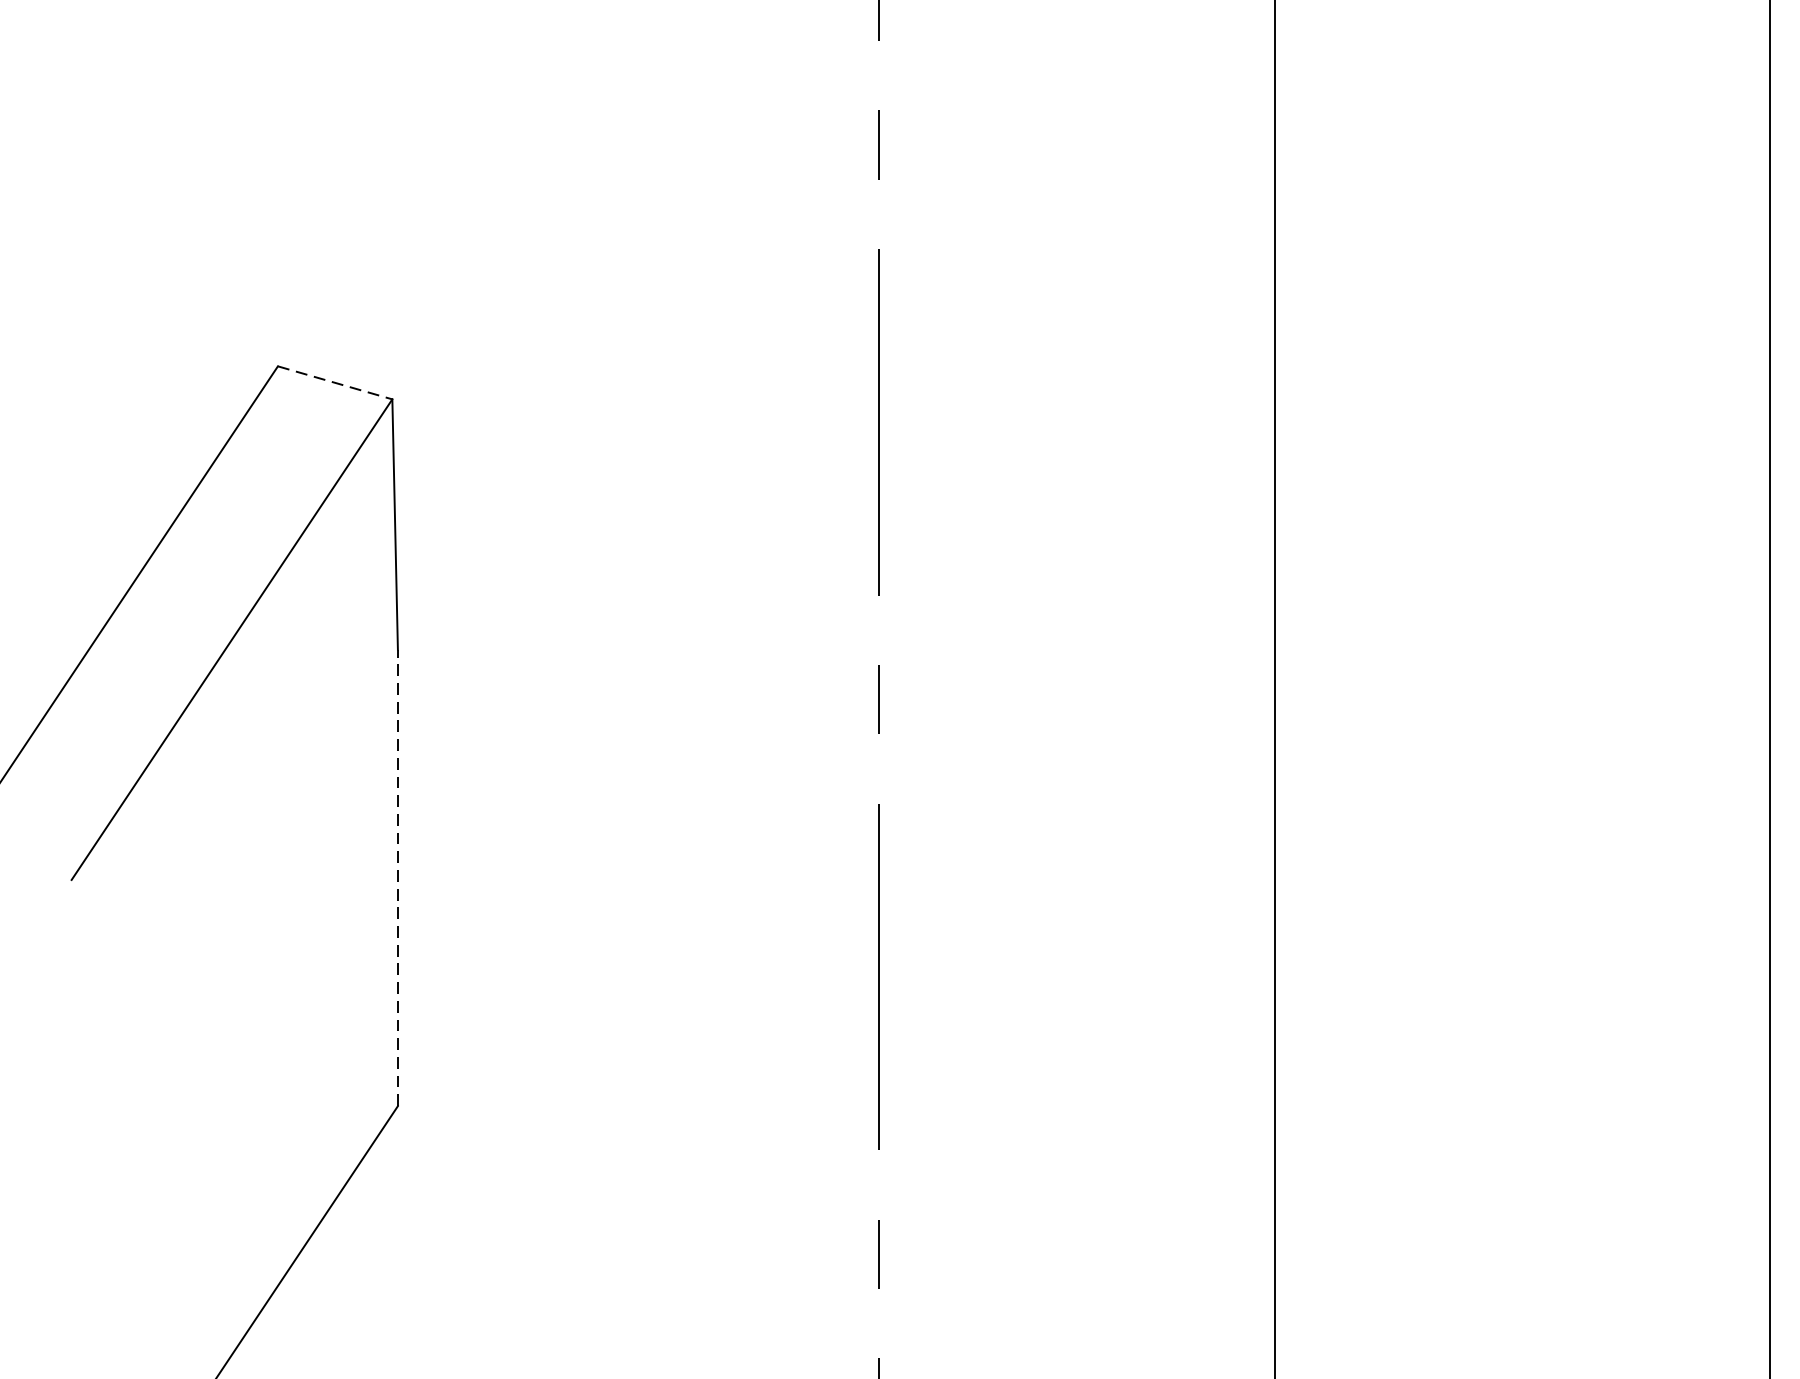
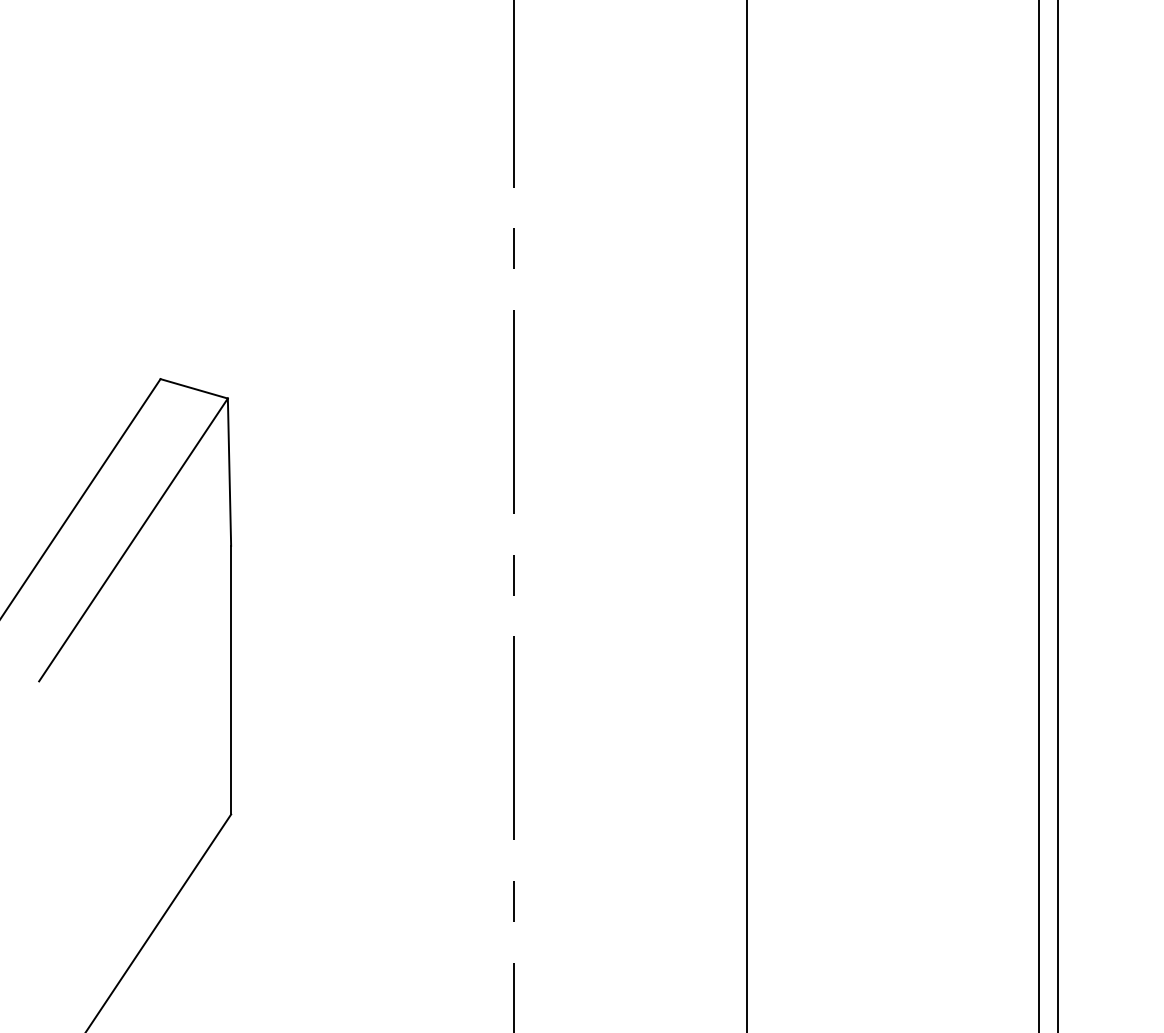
line: (335, 382) -> (194, 388), dashed -> solid
line: (398, 876) -> (231, 679), dashed -> solid

